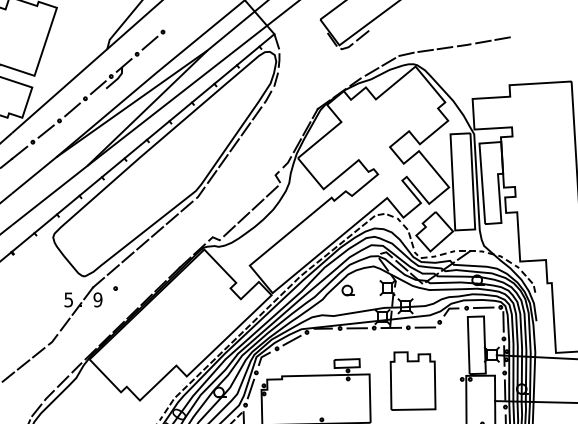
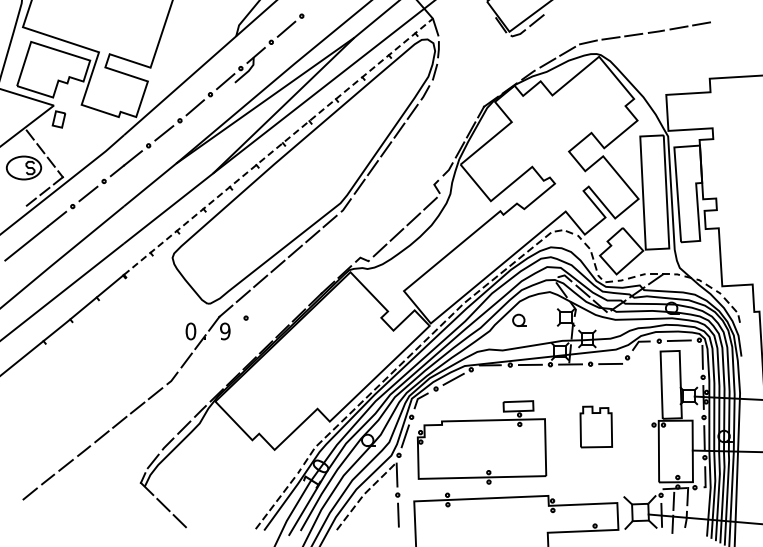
line: (143, 142) -> (278, 146), solid -> dashed
text: (68, 299) -> (190, 331), 5 -> 0
part: (413, 380) -> (596, 426), size x0.6

